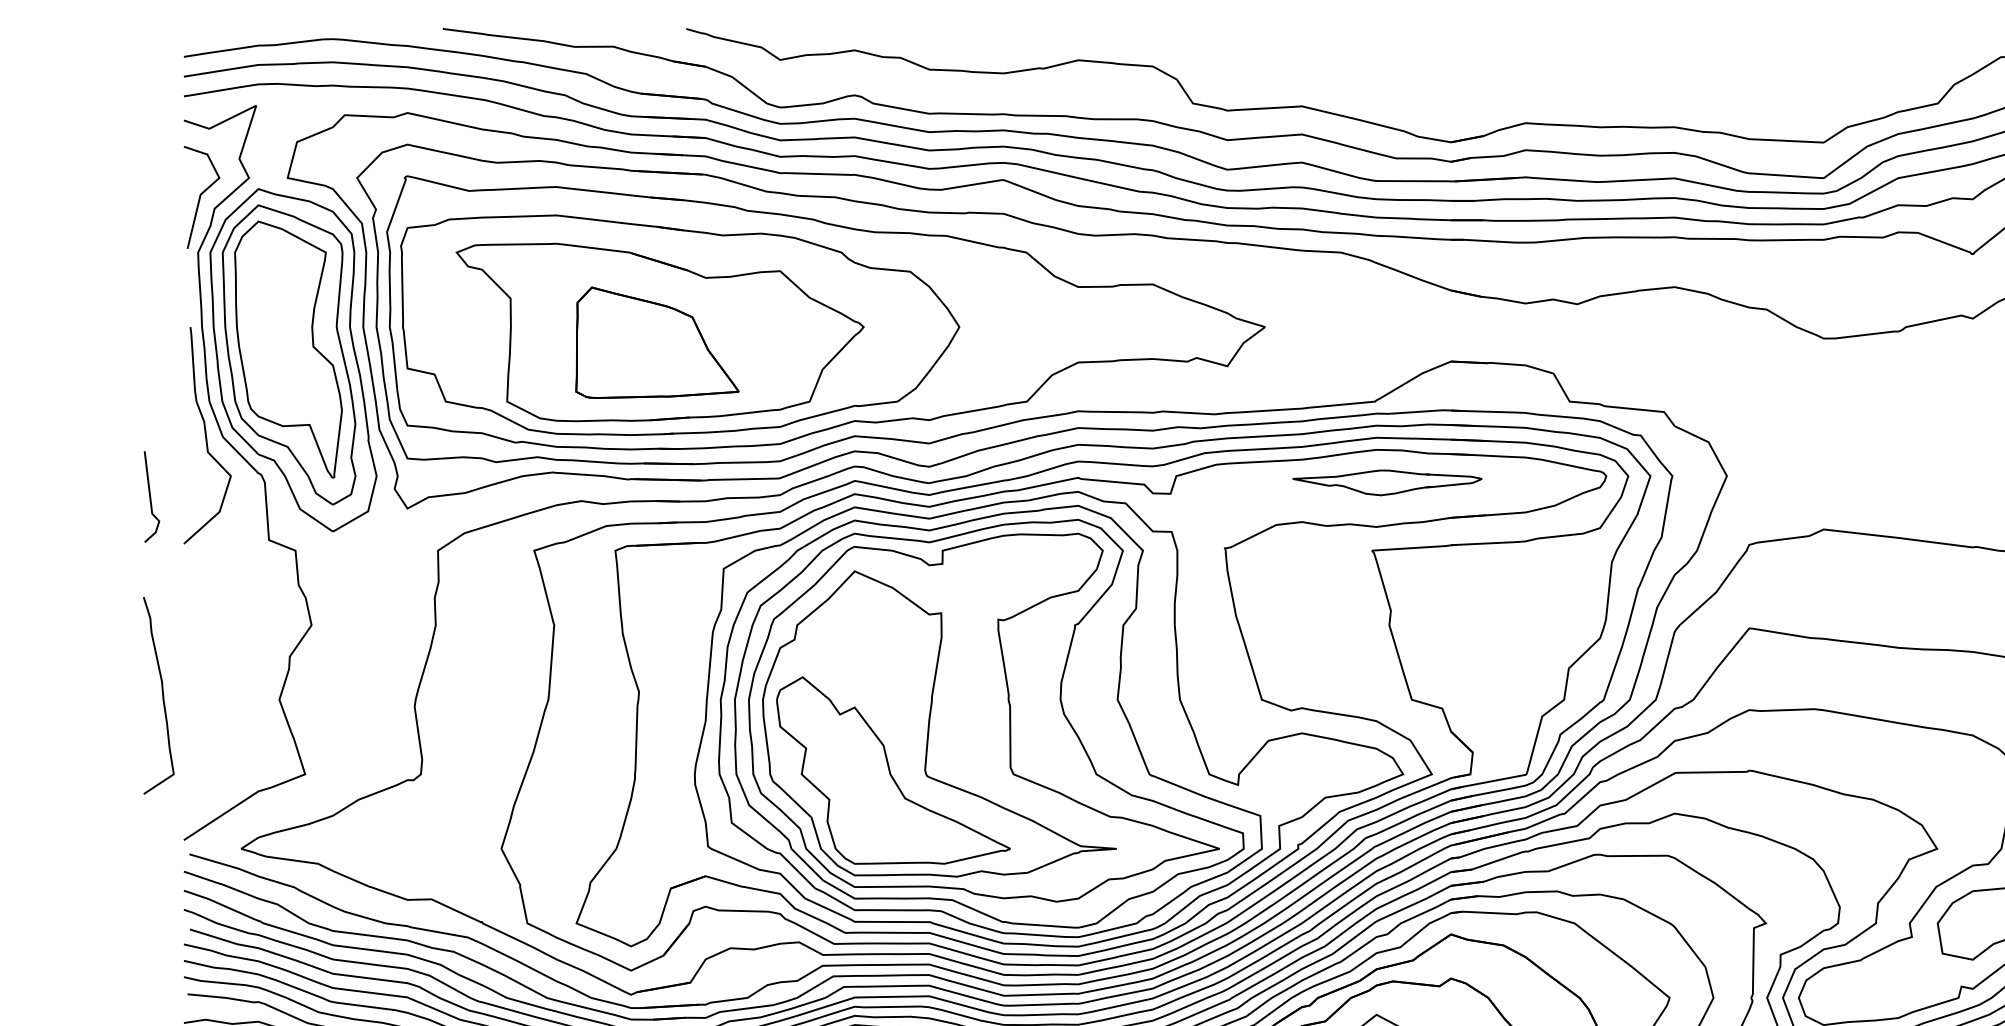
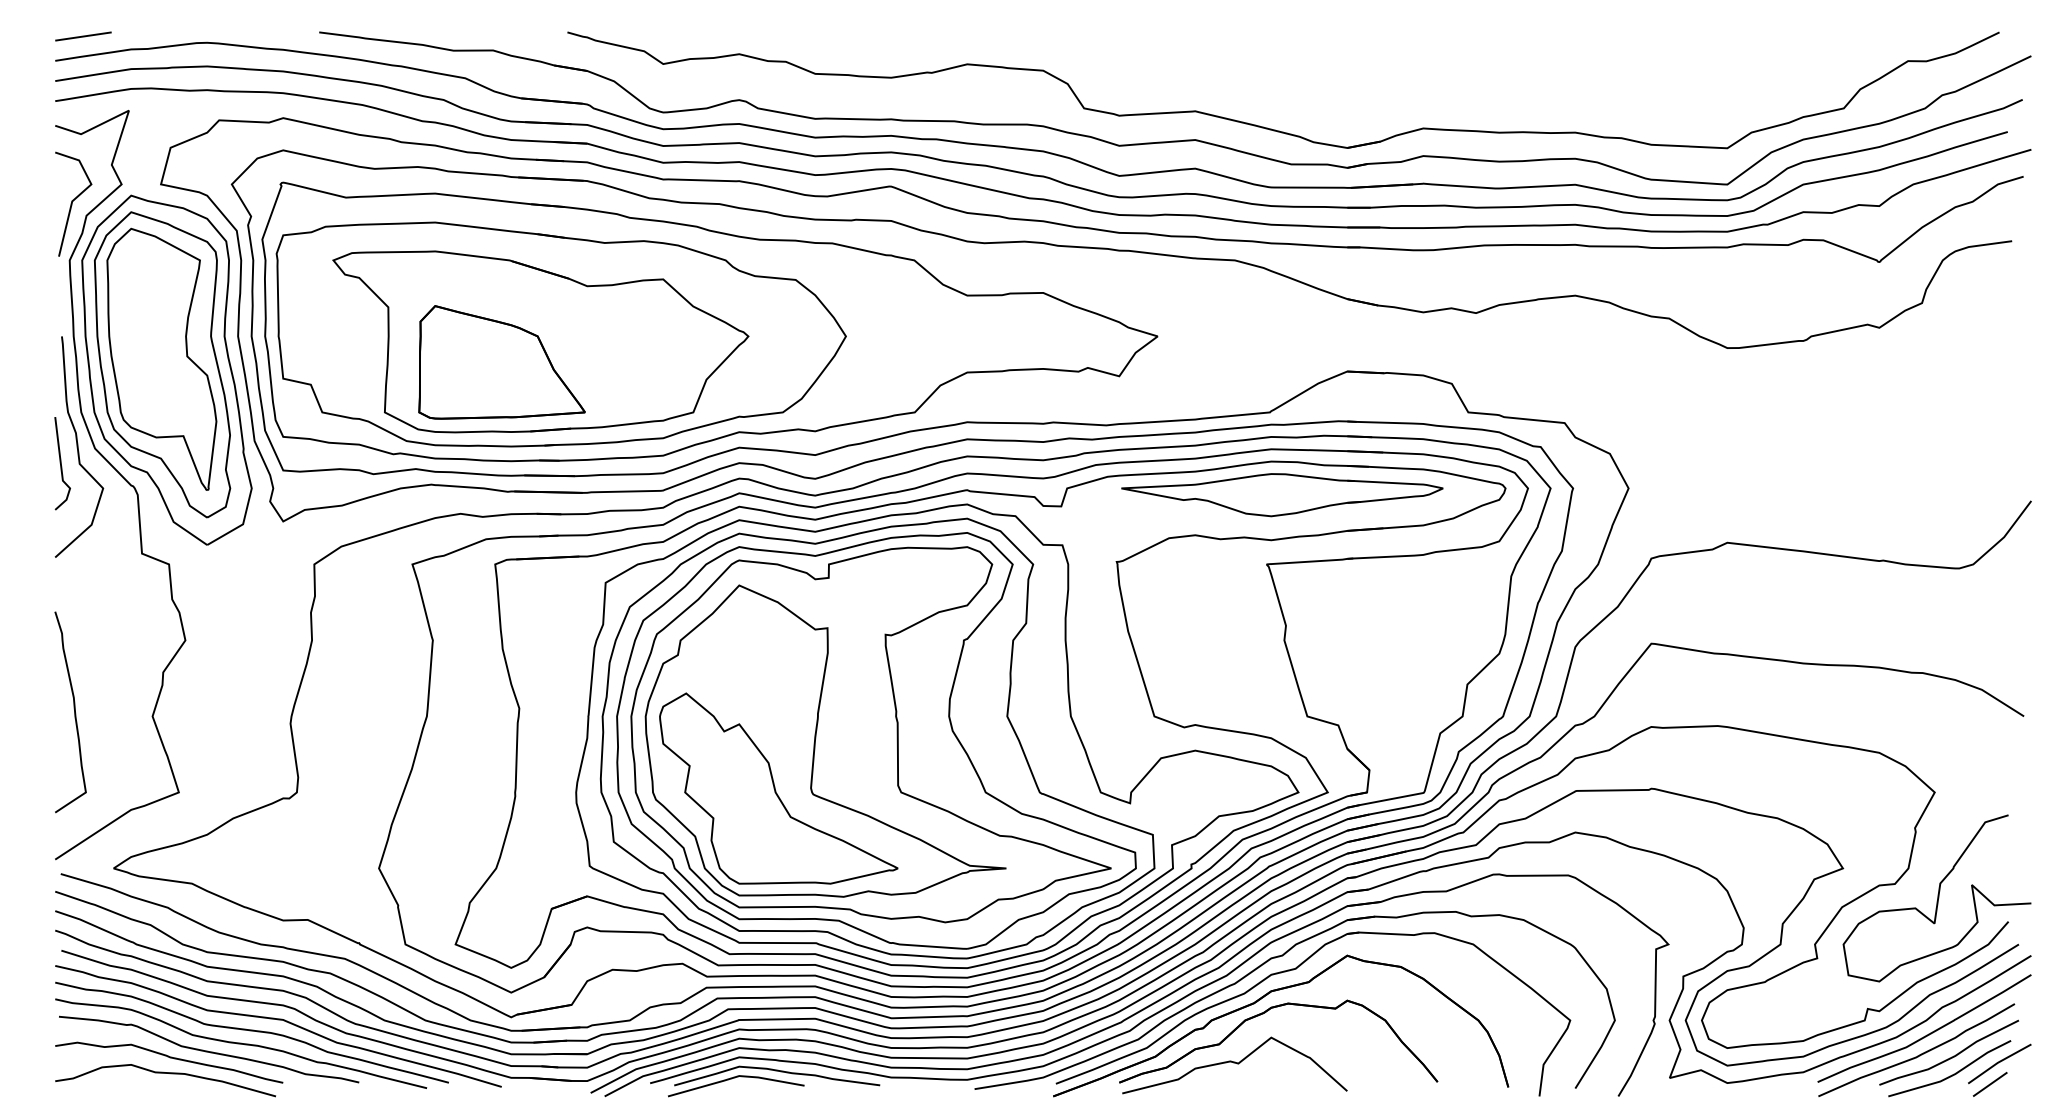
line: (211, 32) -> (83, 36), added
part: (656, 342) -> (501, 362), moved
part: (1387, 483) -> (1282, 495), size x1.67
line: (150, 496) -> (61, 463), moved
curve: (162, 695) -> (74, 712), moved

